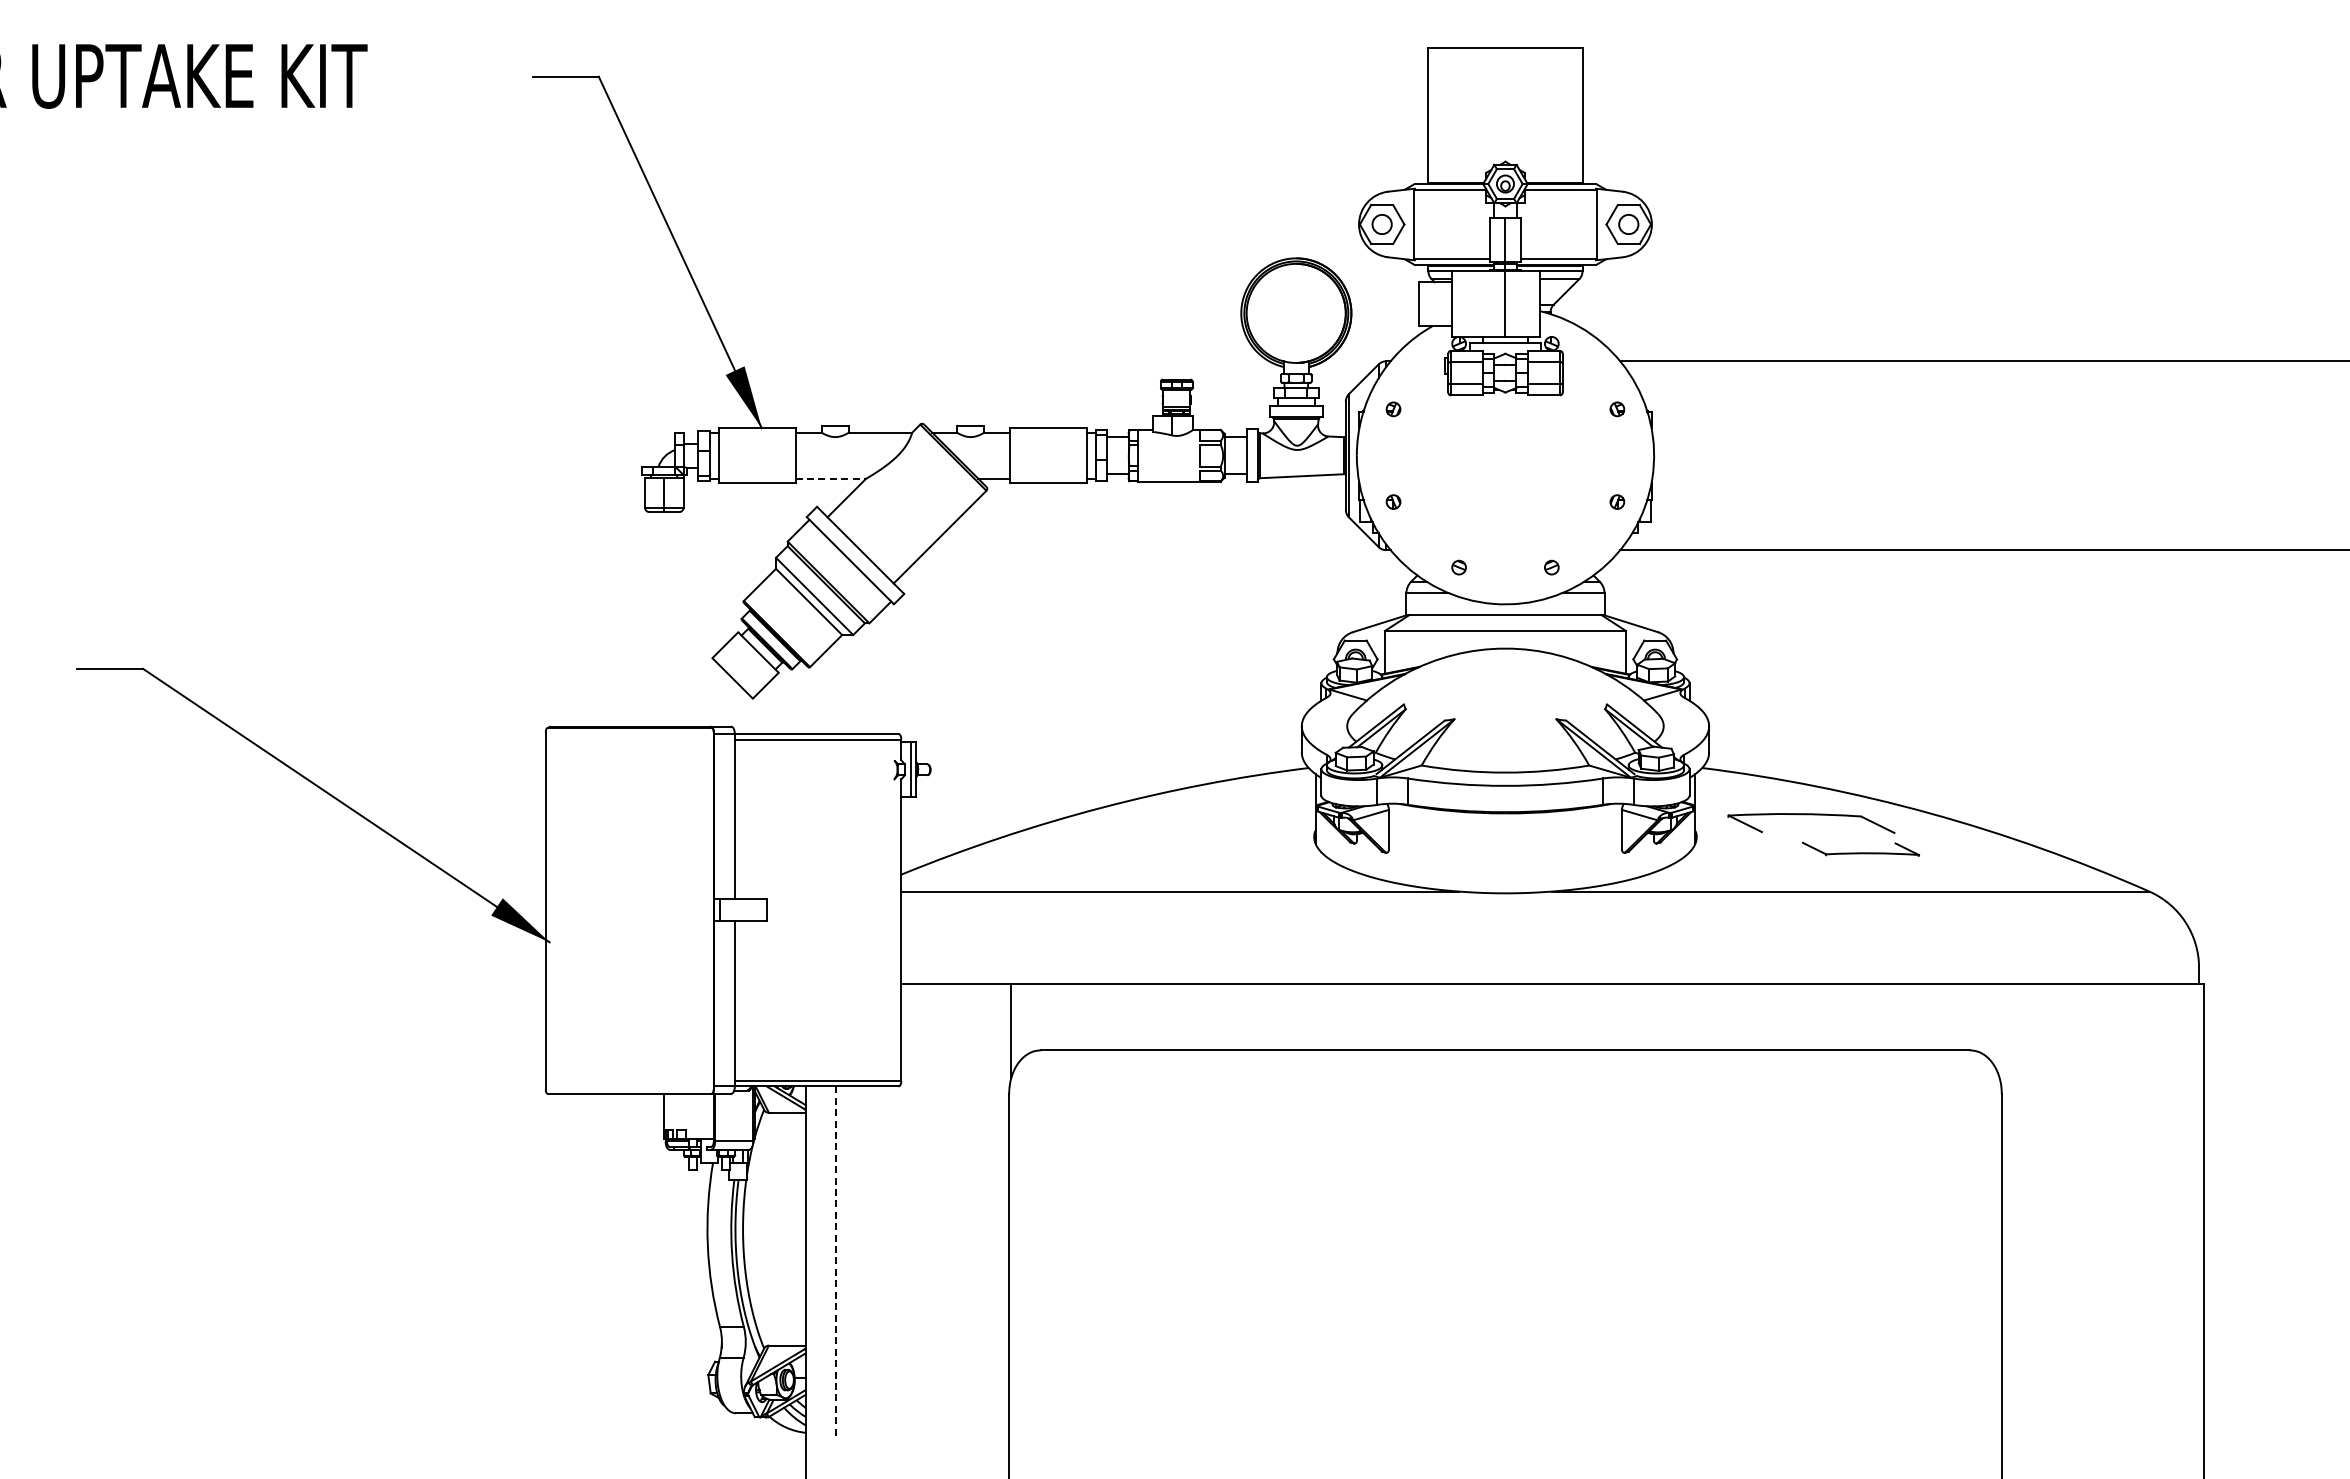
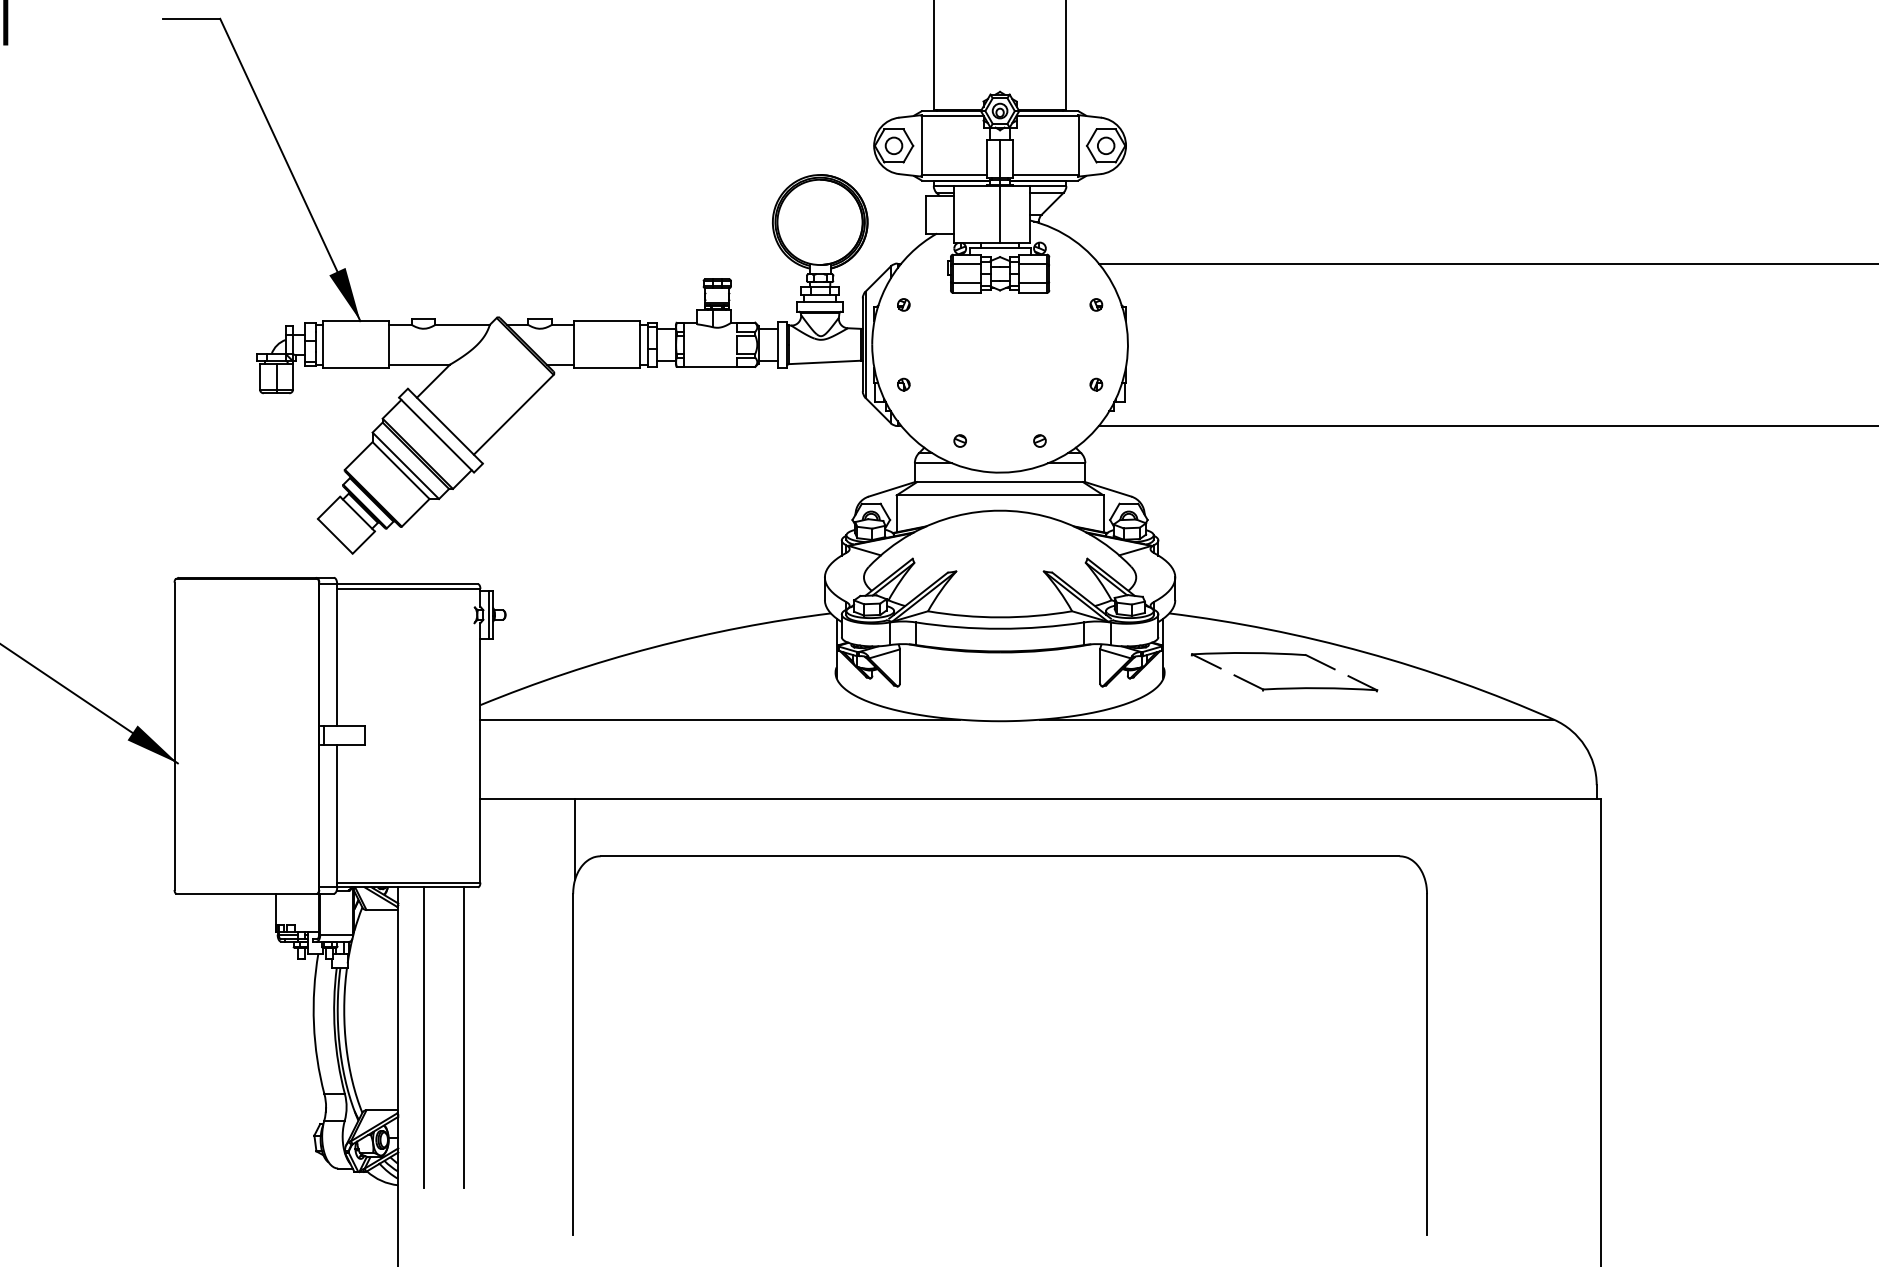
line: (831, 478) -> (420, 364), dashed -> solid
part: (1860, 849) -> (1305, 683), size x1.43
line: (835, 1261) -> (423, 1037), dashed -> solid
line: (881, 1261) -> (463, 1037), added

